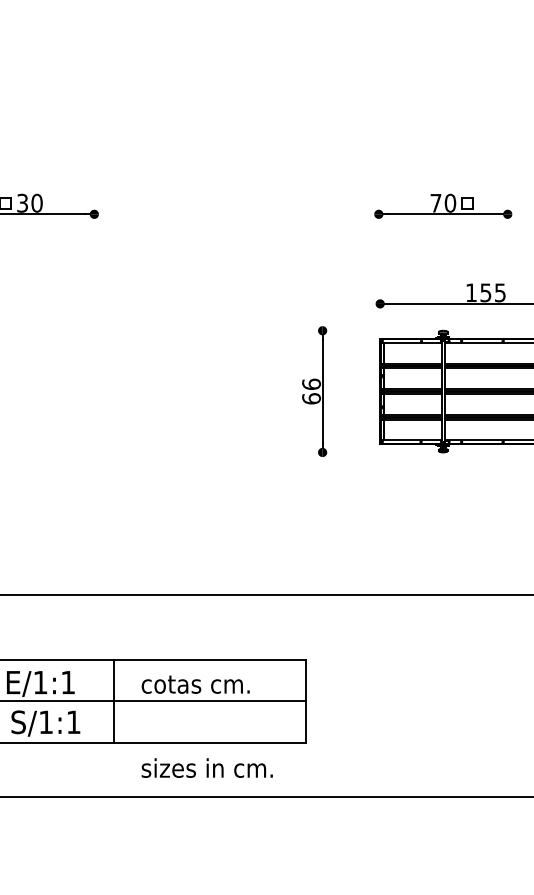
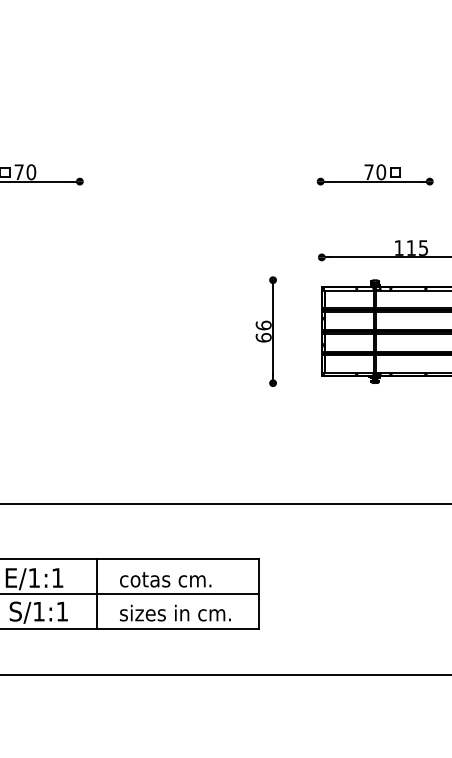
text: (22, 202) -> (19, 171), 30 -> 70
text: (485, 292) -> (410, 247), 155 -> 115
text: (206, 767) -> (174, 612), moved

